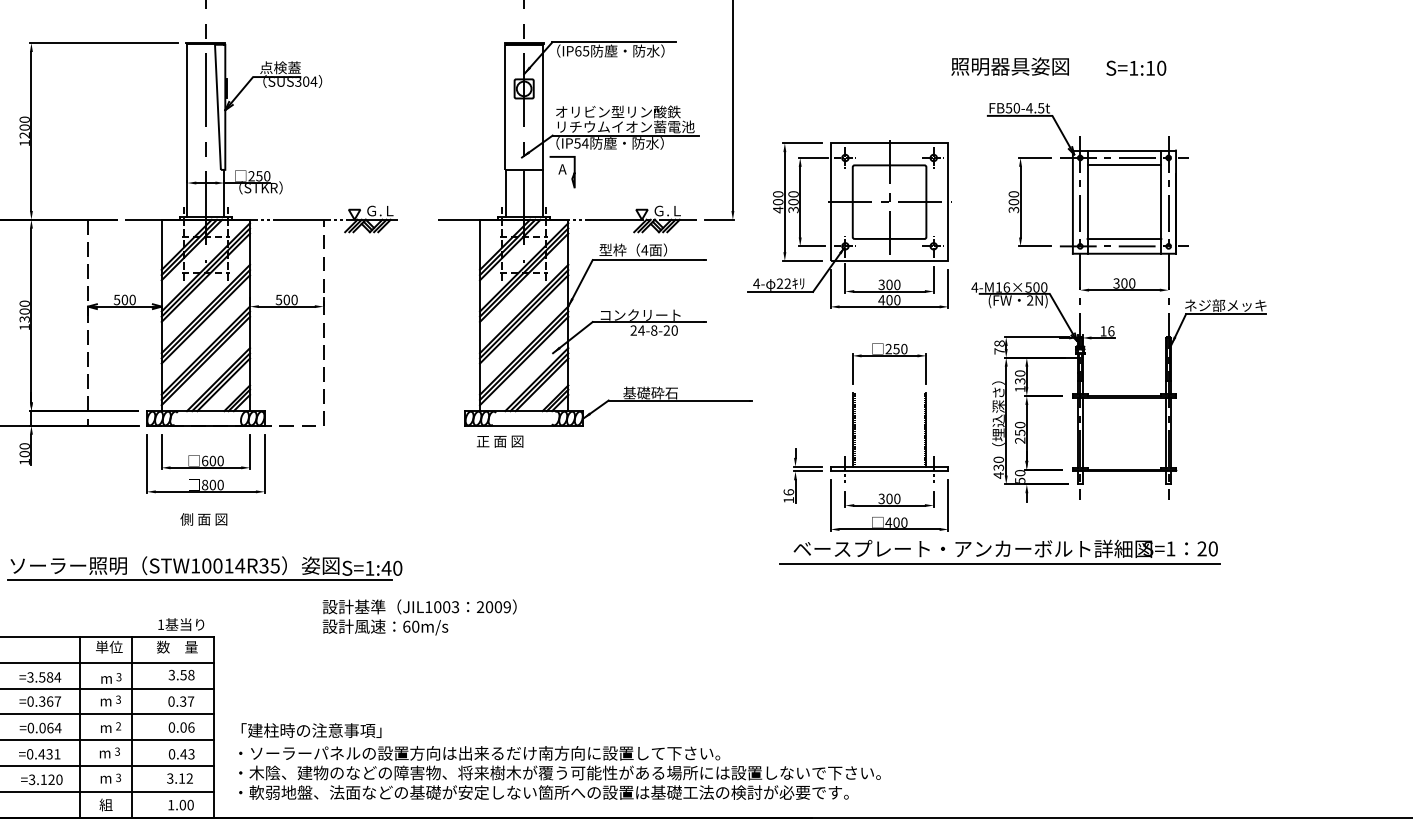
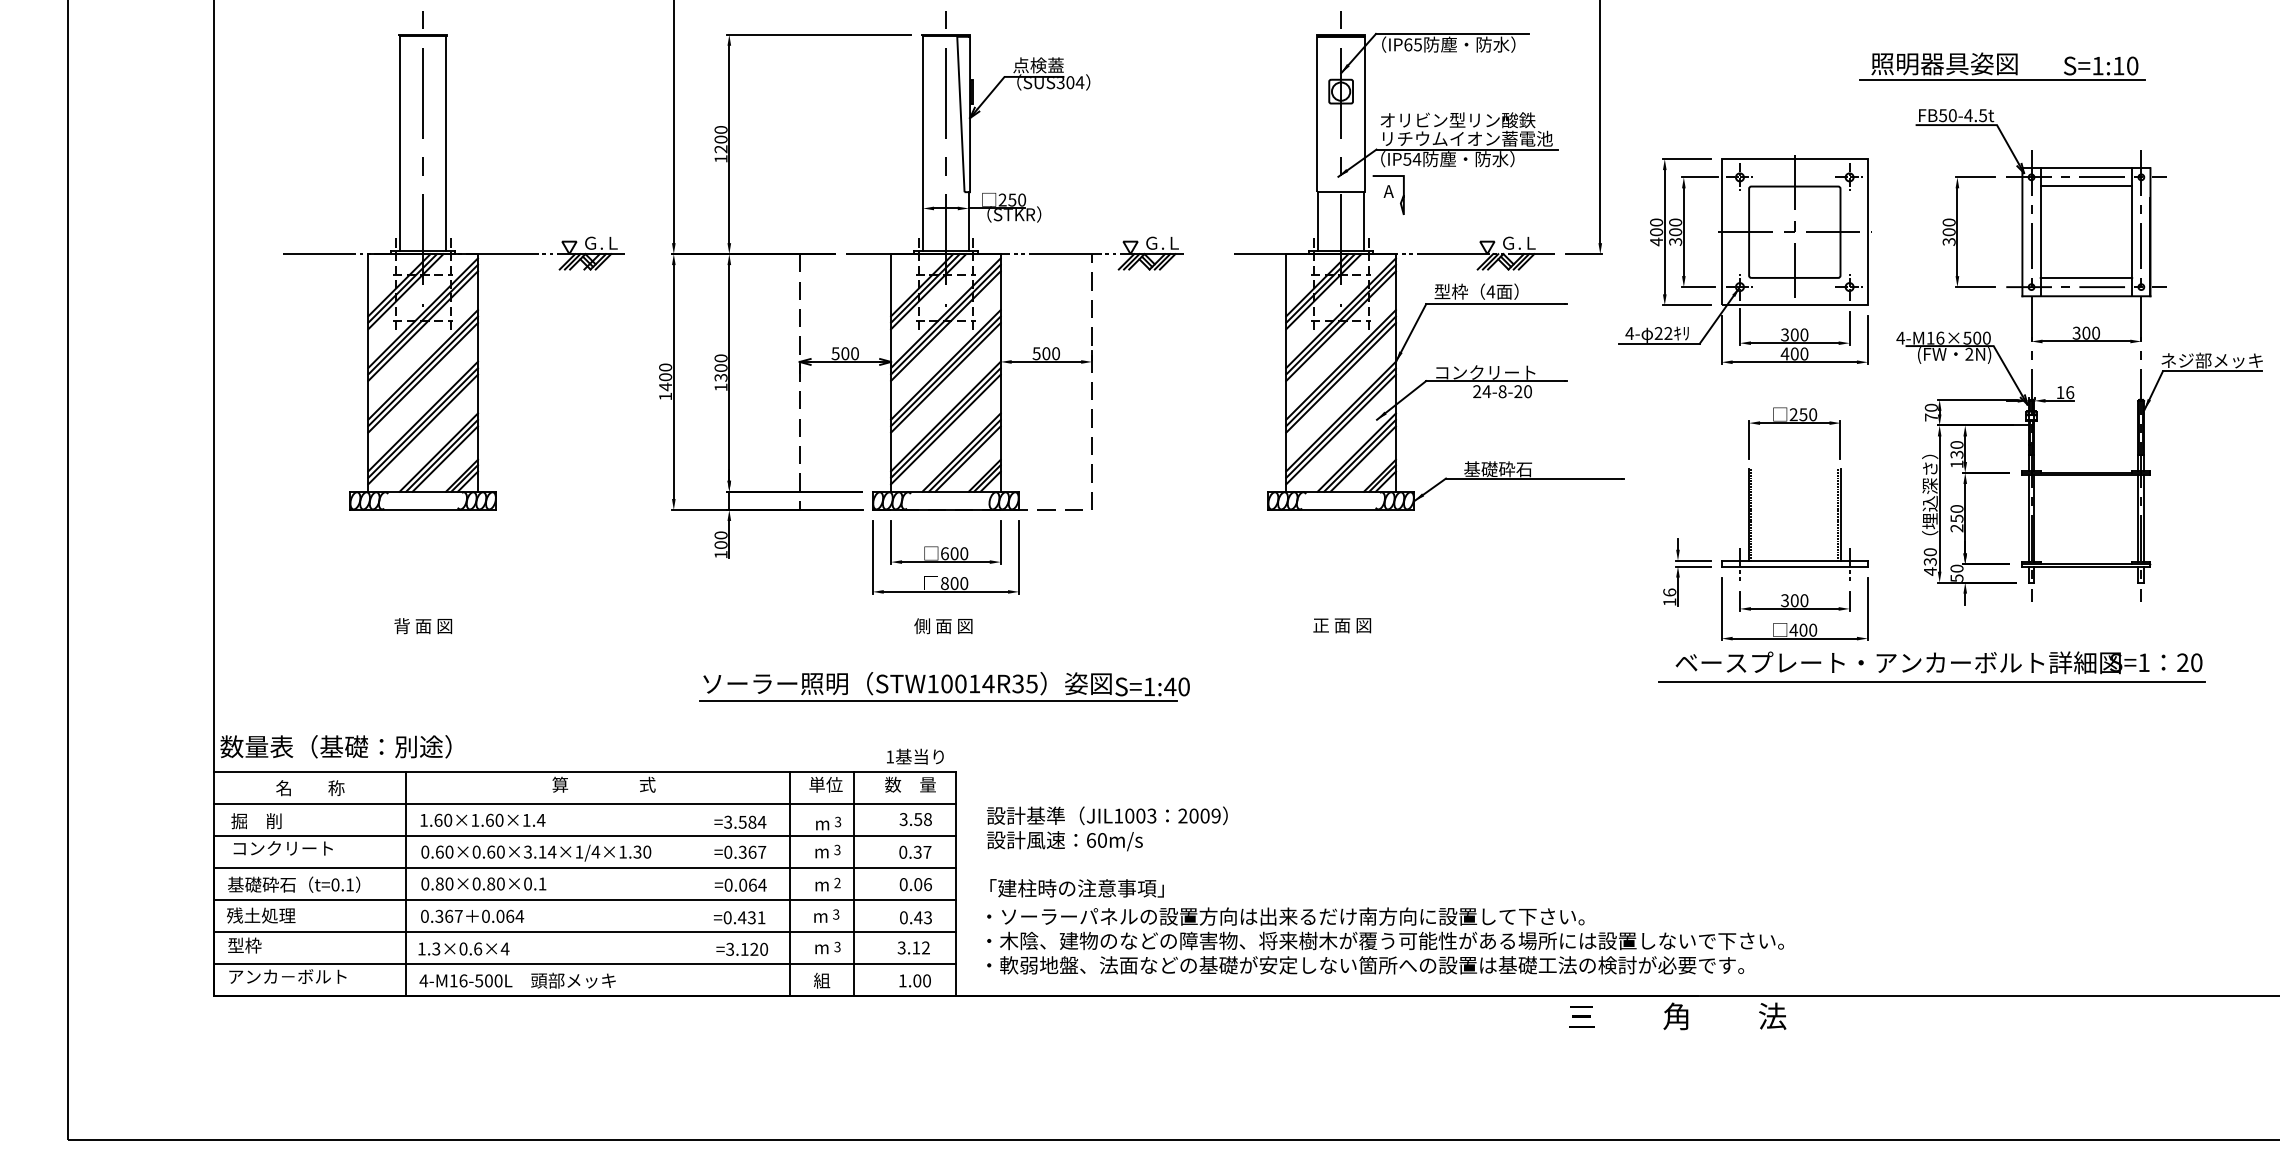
line: (1056, 79) -> (2001, 79), added
text: (999, 343) -> (1931, 407), 78 -> 70
text: (500, 441) -> (1342, 625), moved
text: (419, 617) -> (1107, 828), moved

